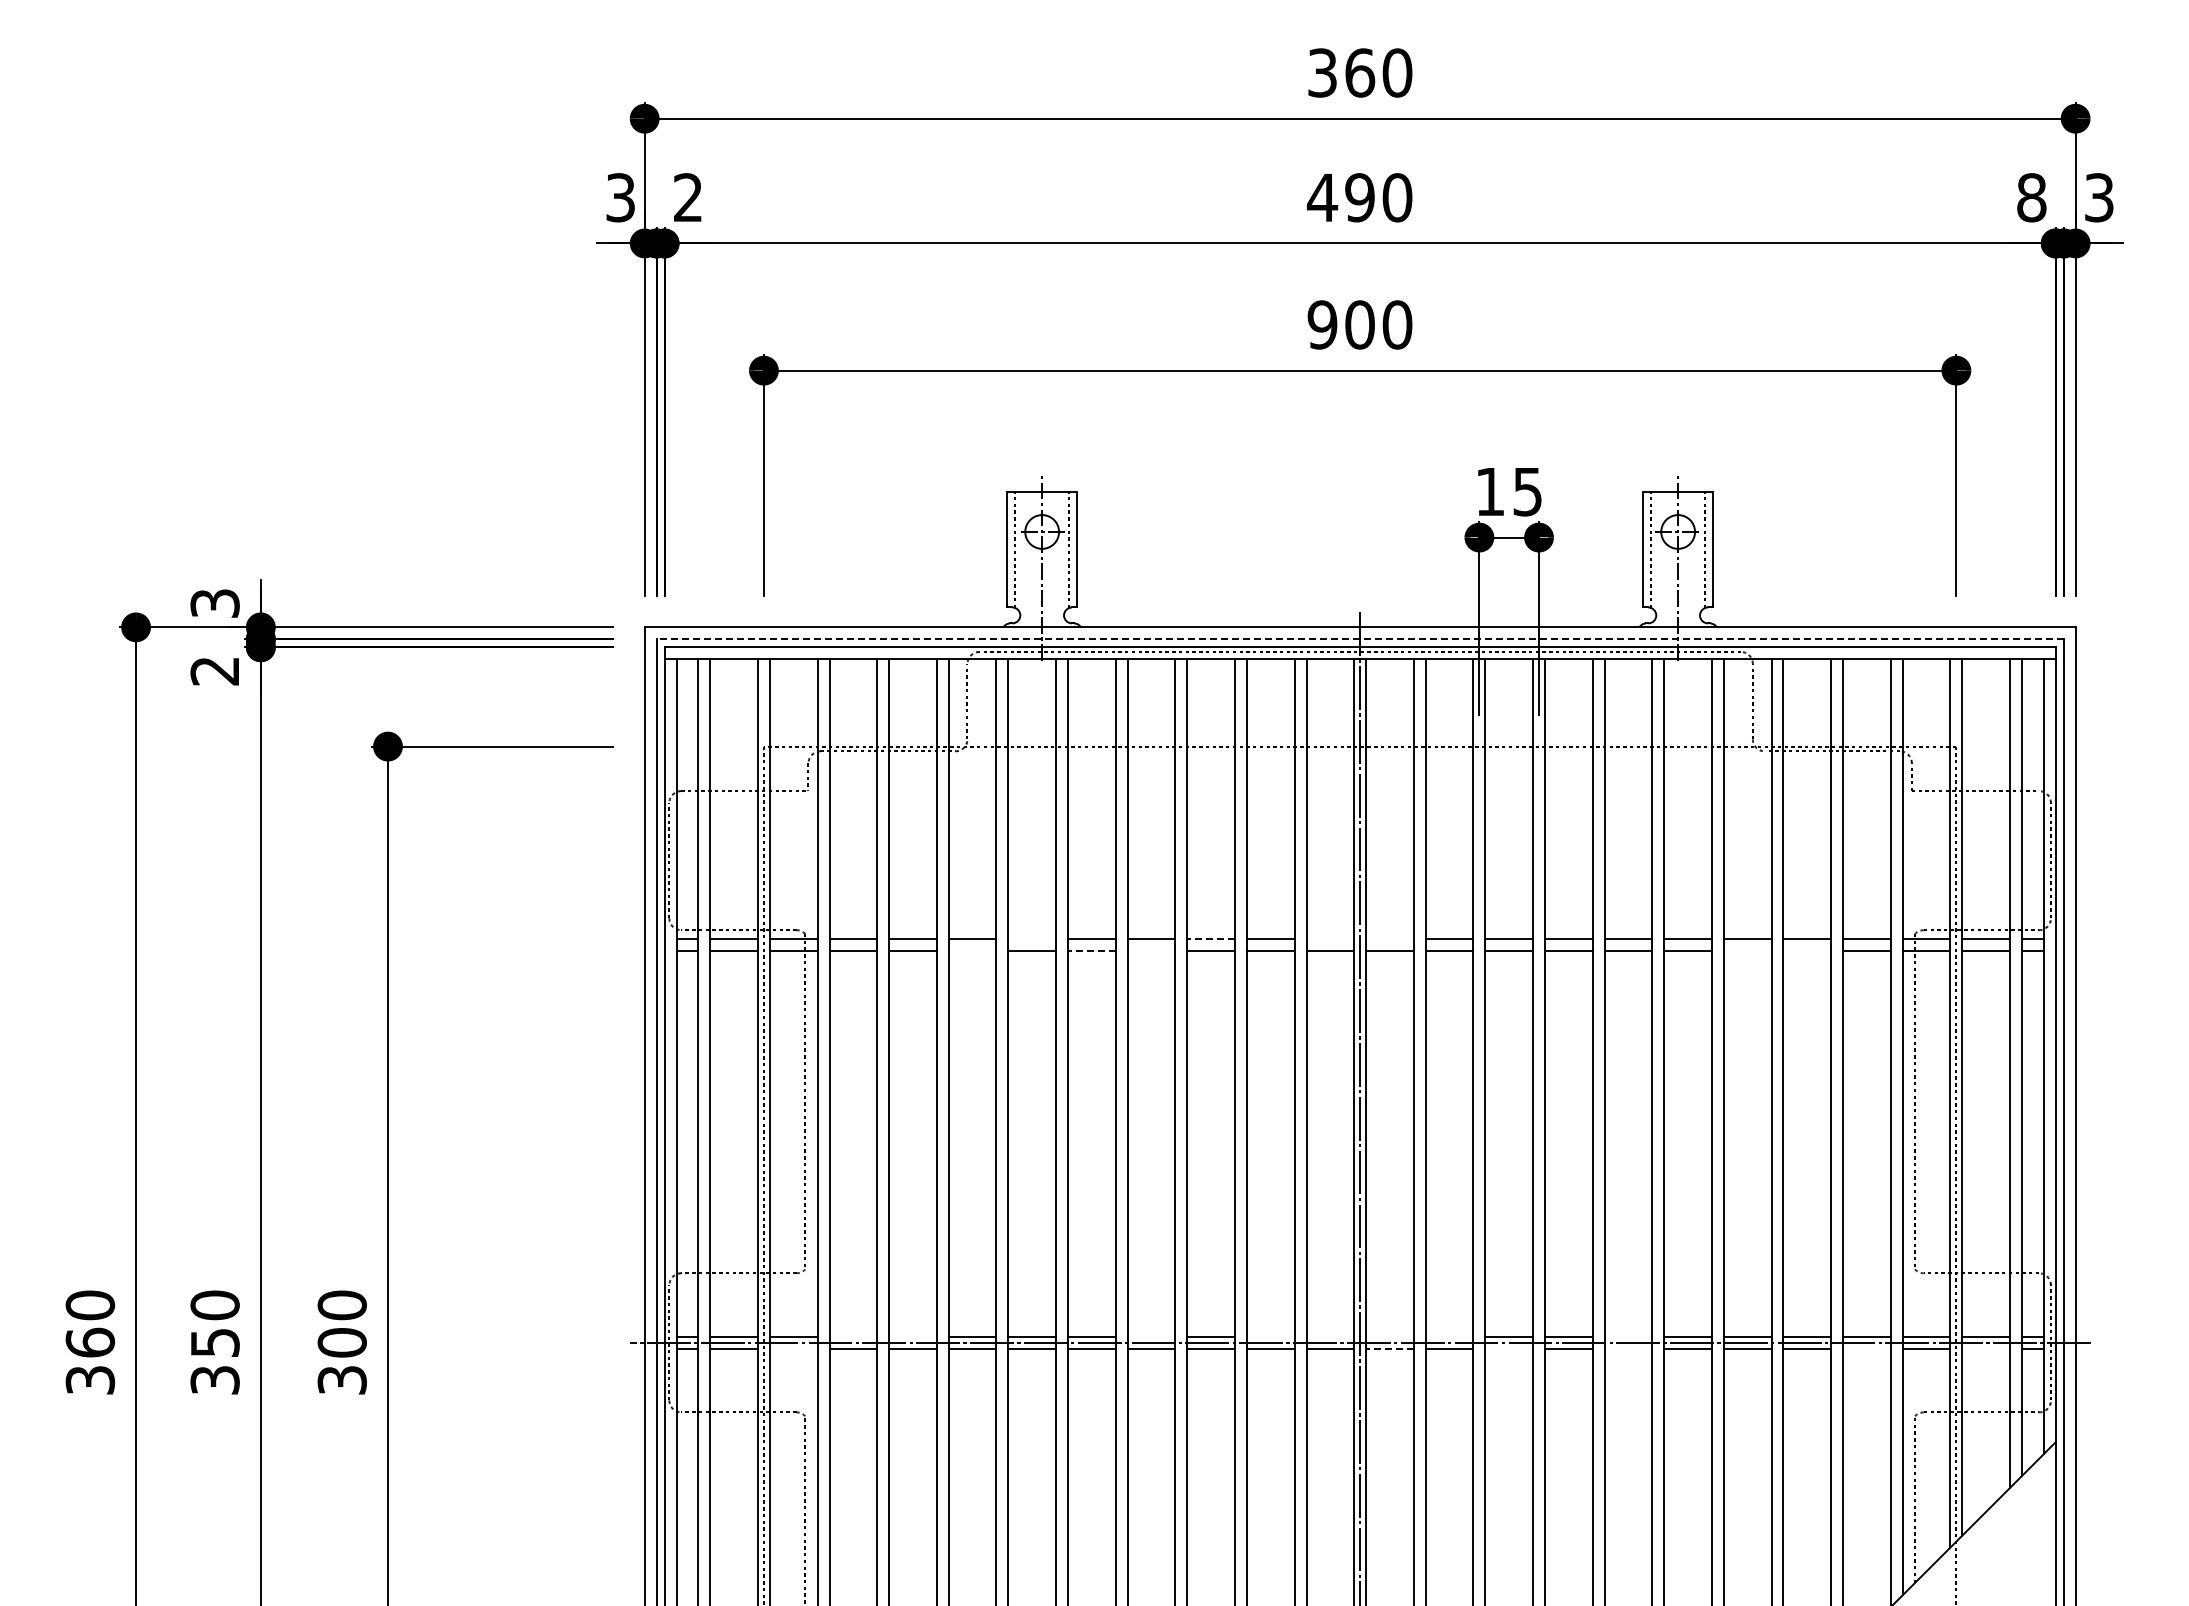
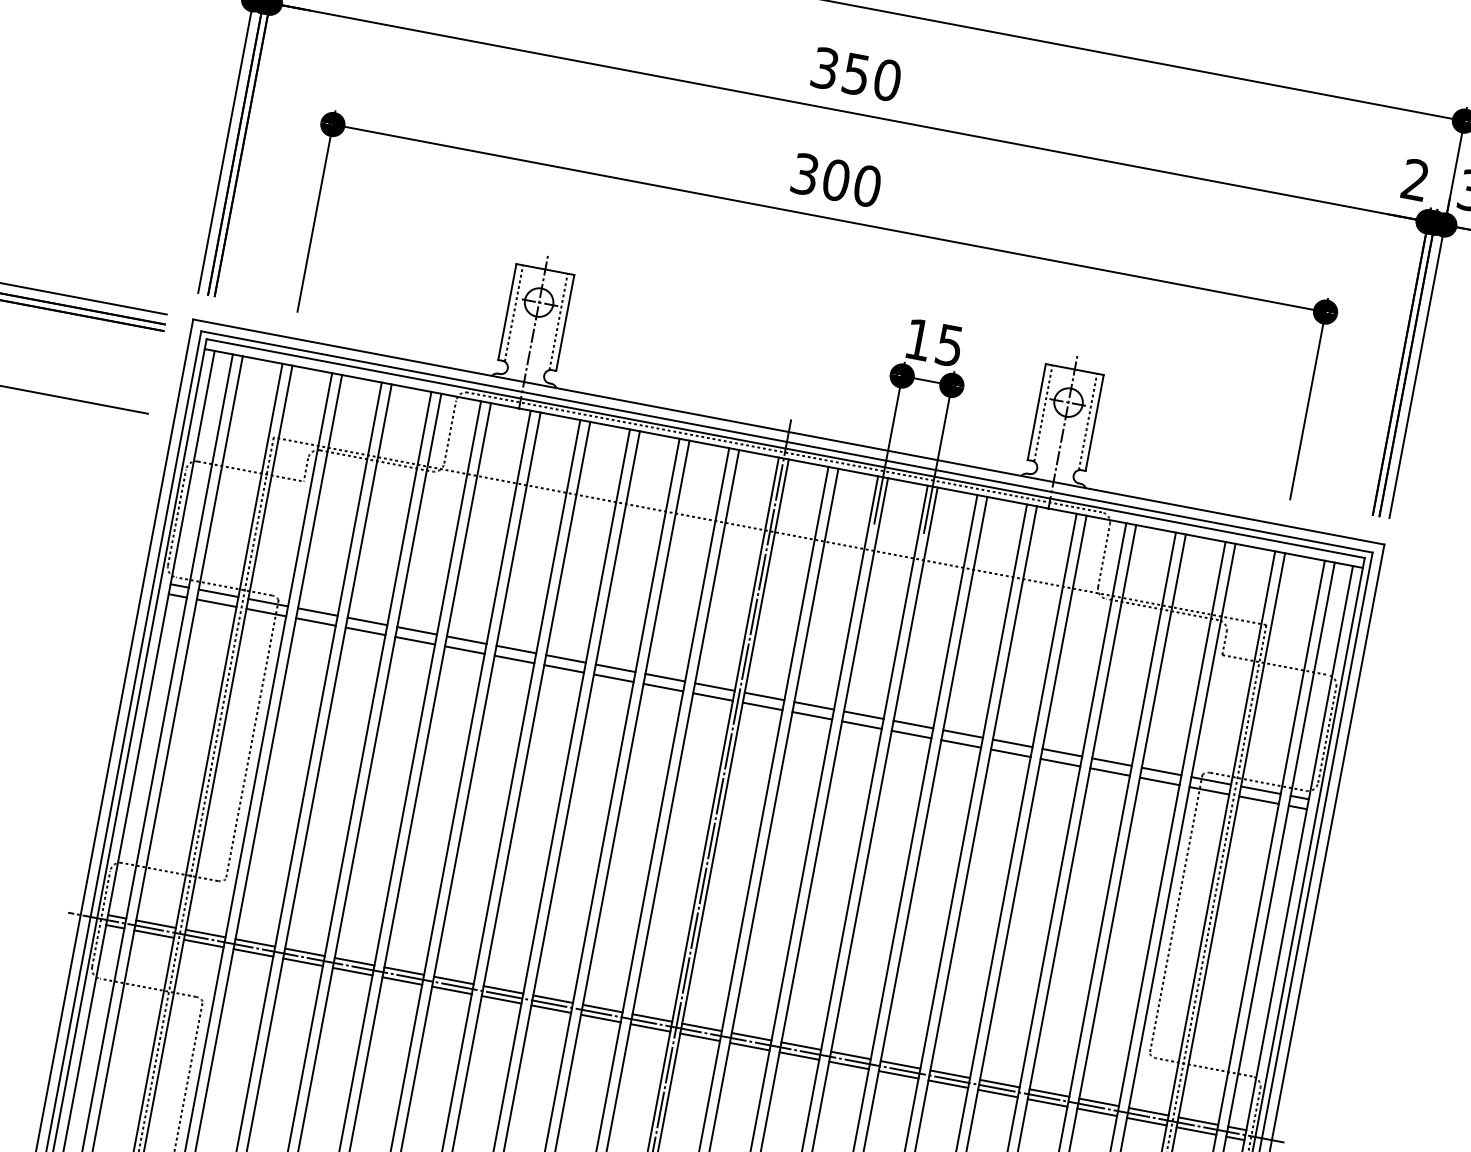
text: (1340, 197) -> (840, 71), 490 -> 350
text: (2031, 197) -> (1415, 179), 8 -> 2
text: (1322, 324) -> (805, 173), 900 -> 300
line: (1360, 639) -> (787, 442), dashed -> solid
line: (1032, 939) -> (466, 640), added
line: (1211, 939) -> (615, 668), dashed -> solid
line: (1330, 939) -> (715, 687), added
line: (1389, 939) -> (764, 696), added
line: (972, 951) -> (415, 640), added
line: (1091, 951) -> (514, 659), dashed -> solid
line: (1151, 951) -> (564, 669), added
line: (1747, 951) -> (1060, 762), added
line: (1807, 951) -> (1110, 772), added
line: (853, 1336) -> (255, 942), added
line: (912, 1336) -> (304, 951), added
line: (1151, 1336) -> (503, 989), added
line: (1270, 1336) -> (602, 1008), added
line: (1330, 1336) -> (652, 1017), added
line: (1389, 1336) -> (701, 1026), added
line: (1449, 1336) -> (751, 1036), added
line: (1628, 1336) -> (900, 1064), added
line: (793, 1348) -> (203, 943), added
line: (1389, 1348) -> (699, 1036), dashed -> solid
line: (1509, 1348) -> (799, 1055), added
line: (1628, 1348) -> (898, 1074), added
line: (1866, 1348) -> (1096, 1111), added
line: (1986, 1348) -> (1196, 1130), added

